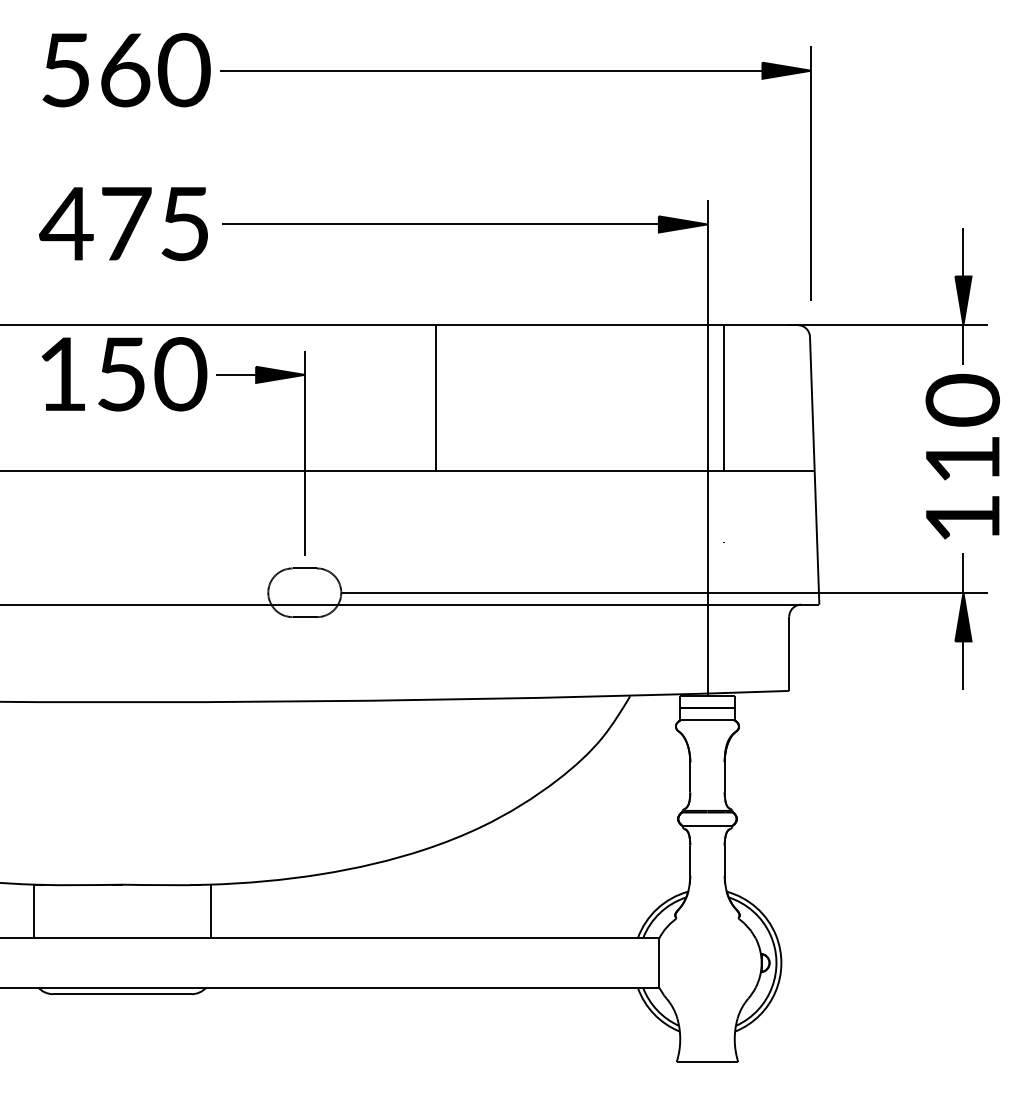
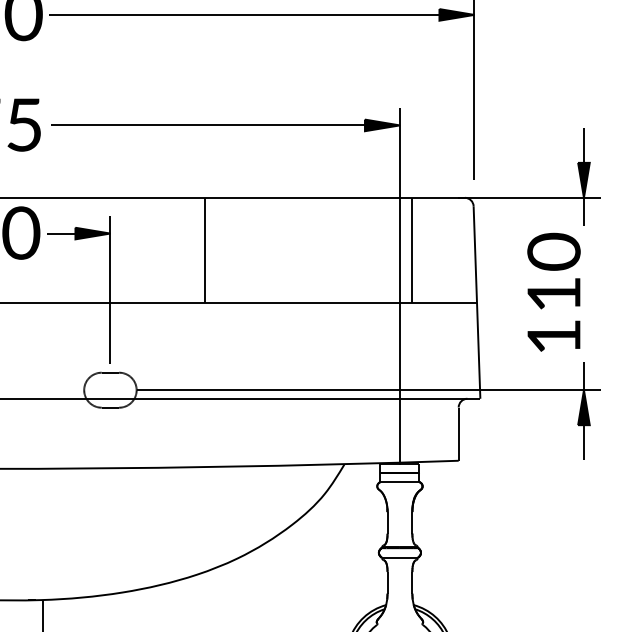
text: (962, 456) -> (553, 292), moved

